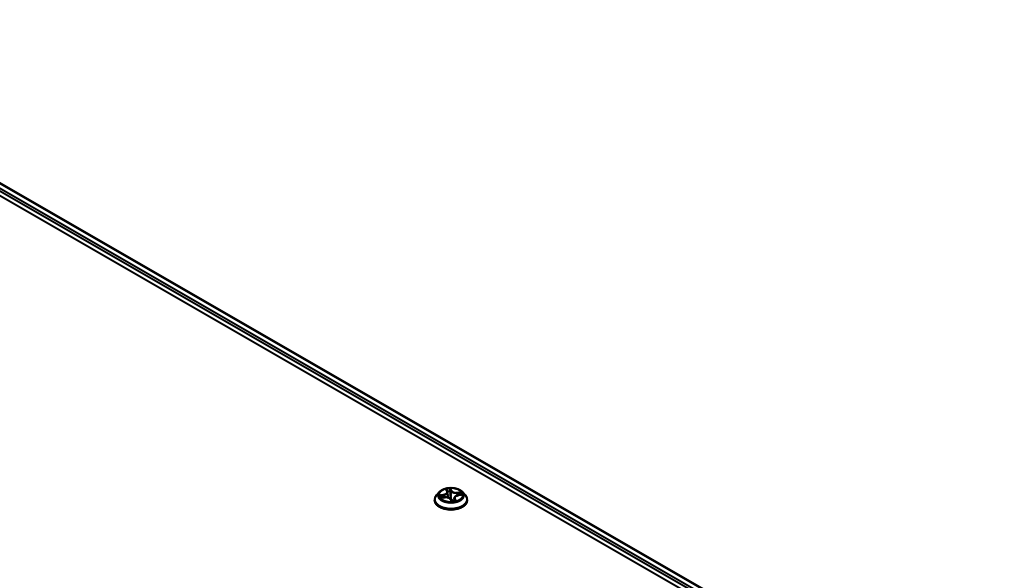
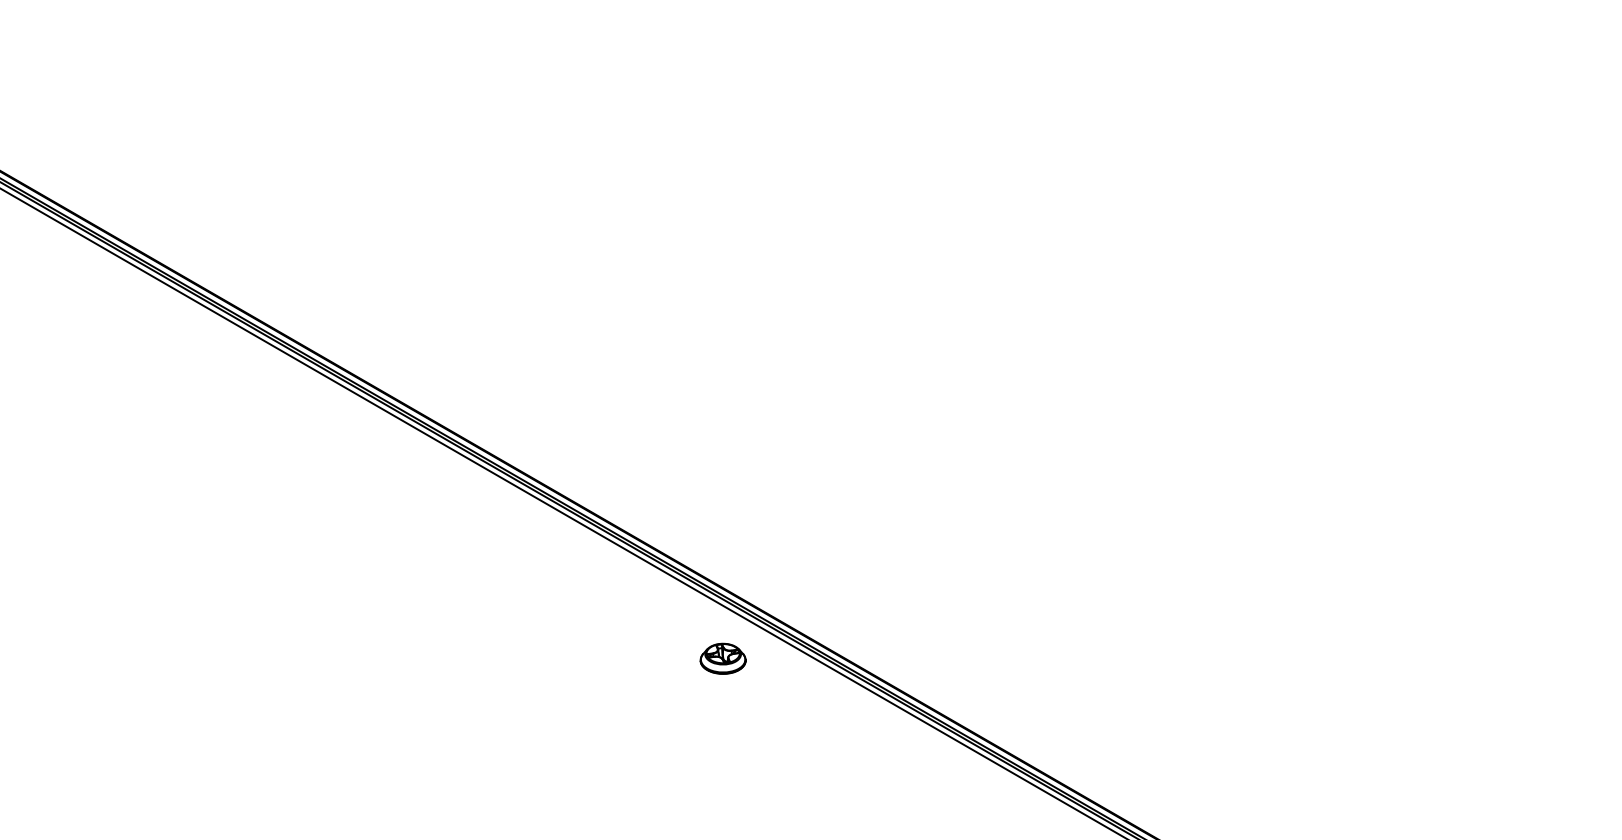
part: (450, 498) -> (722, 658), moved

